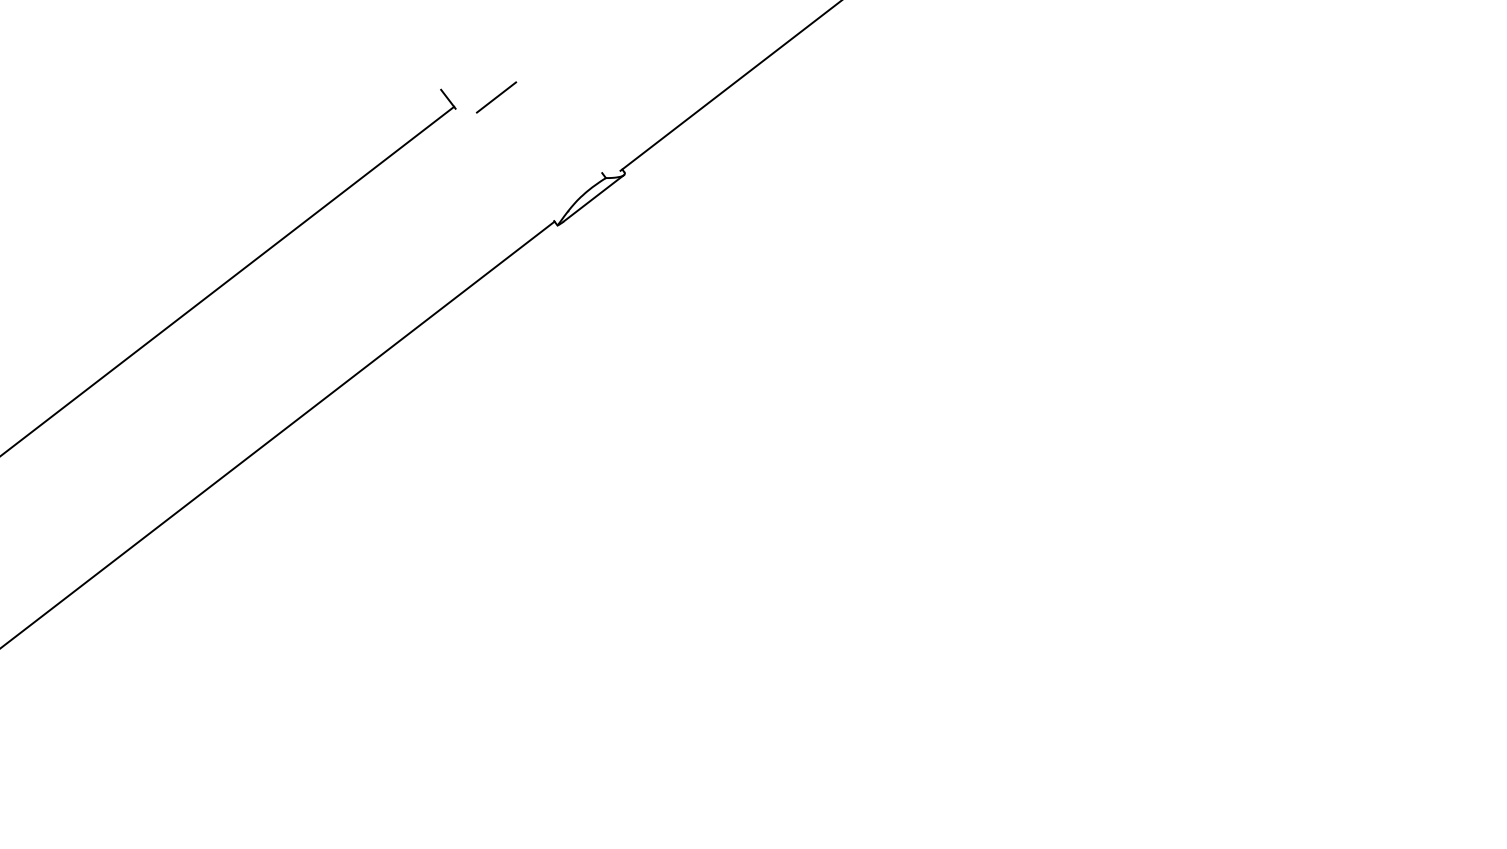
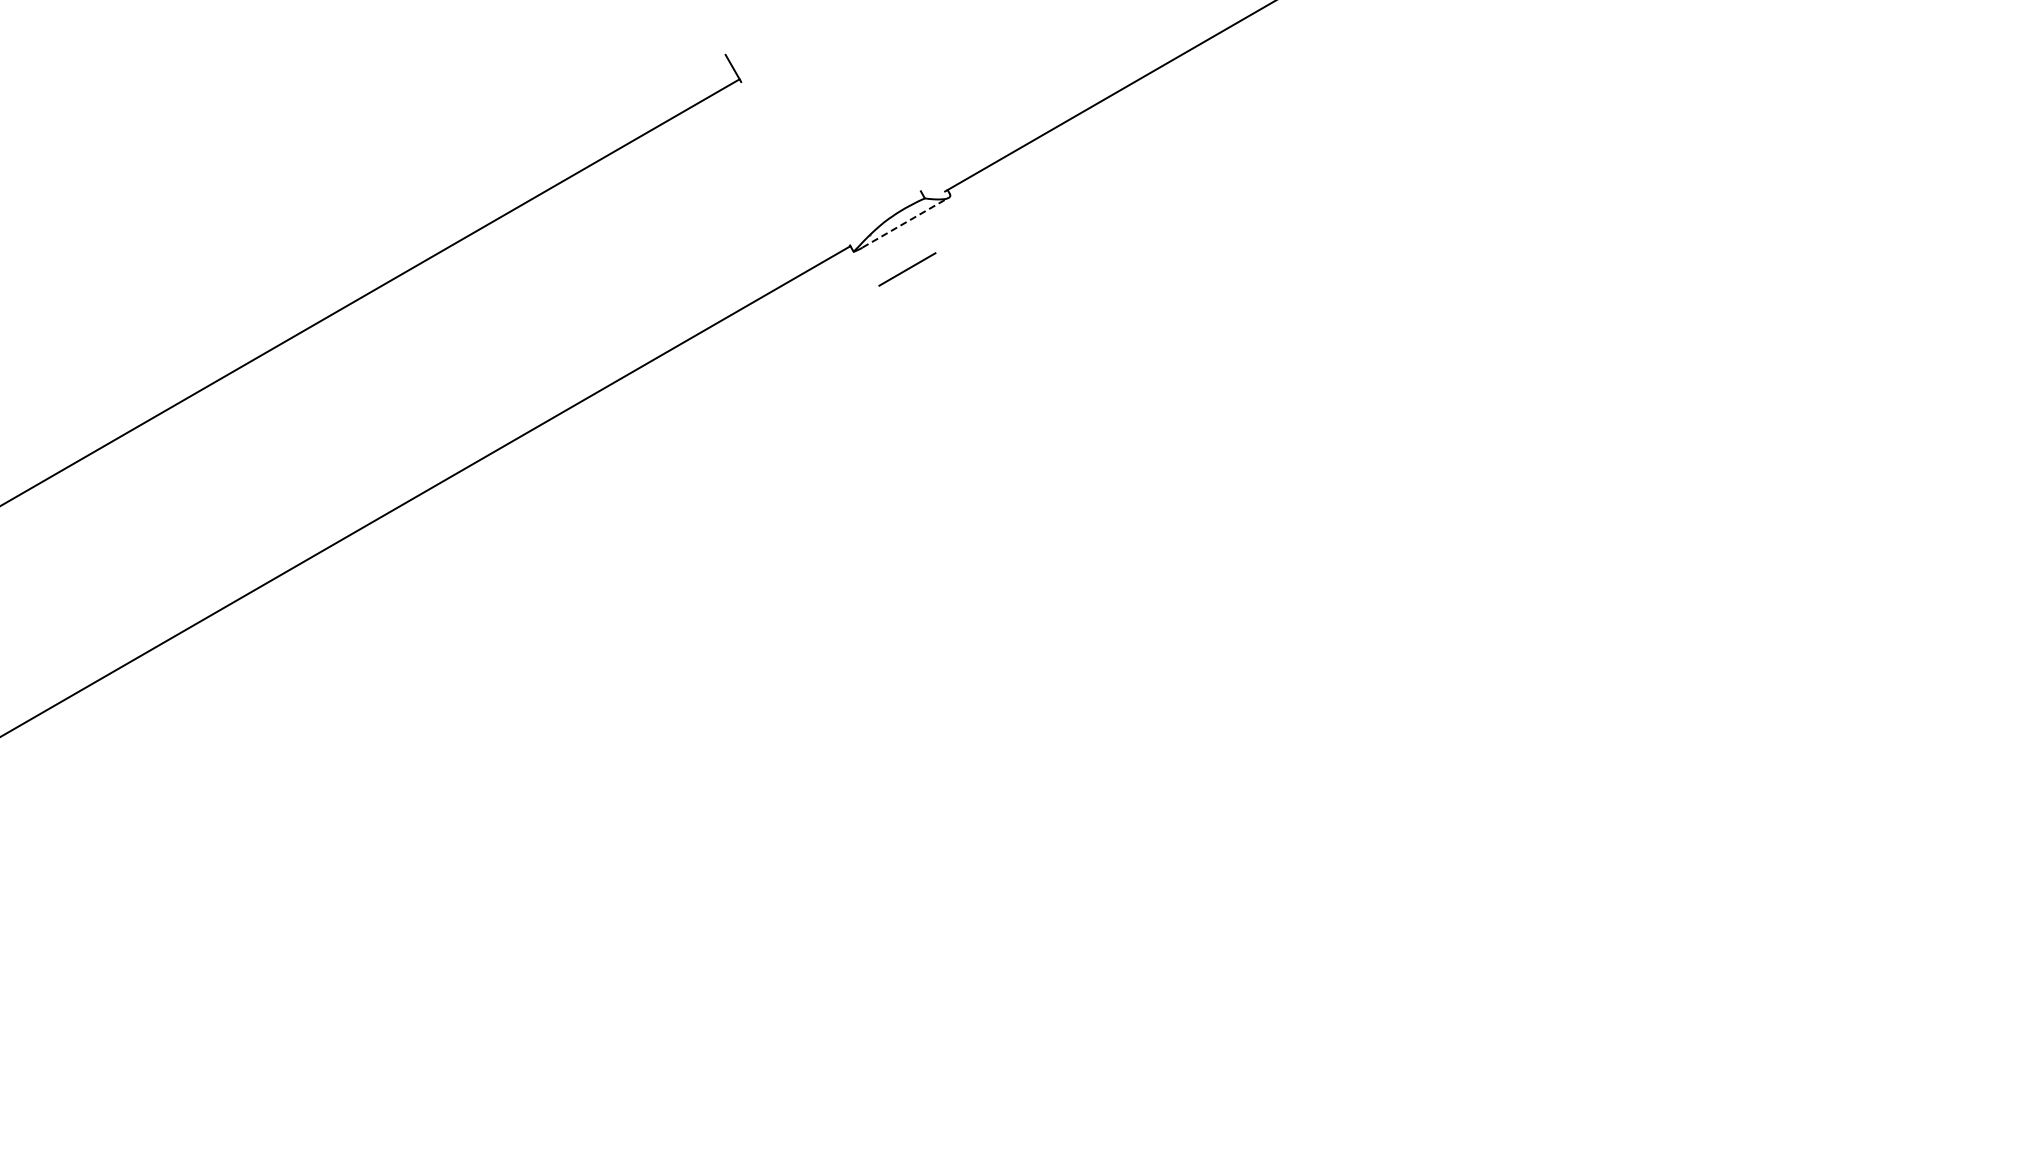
line: (496, 97) -> (907, 269), moved
line: (593, 198) -> (905, 222), solid -> dashed

